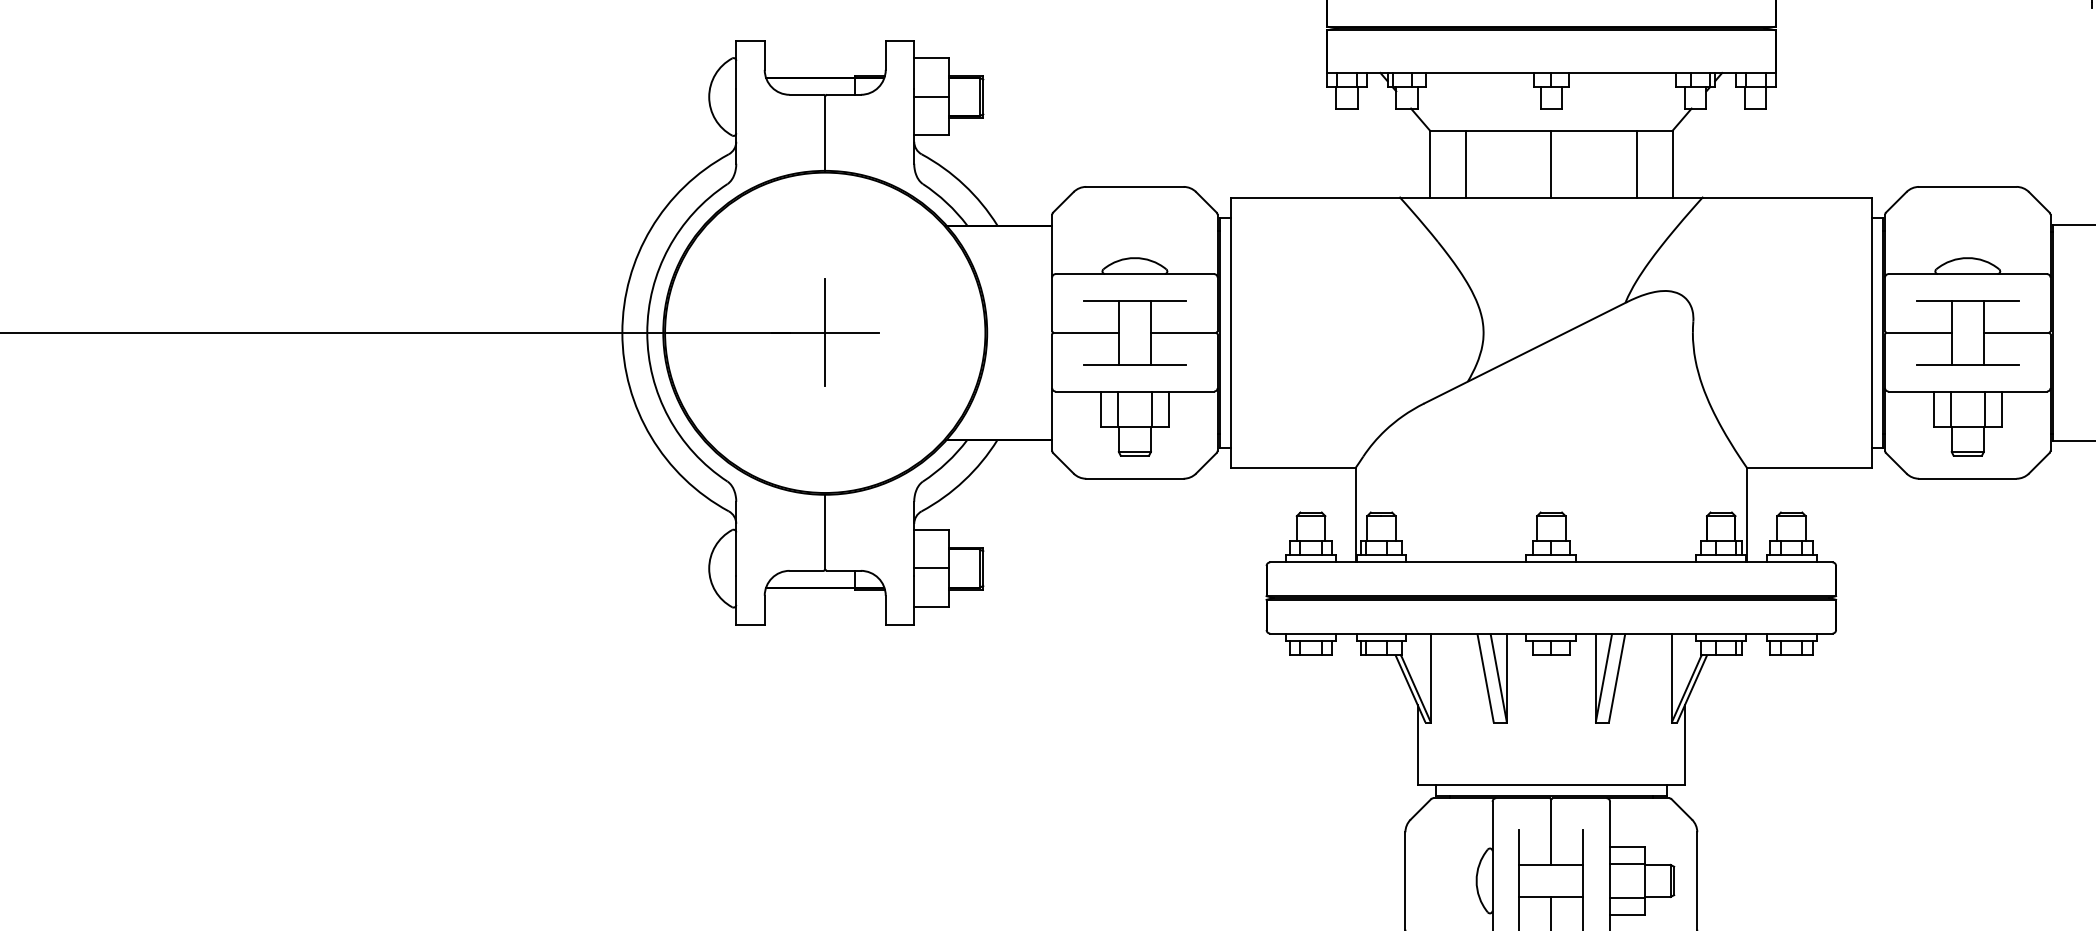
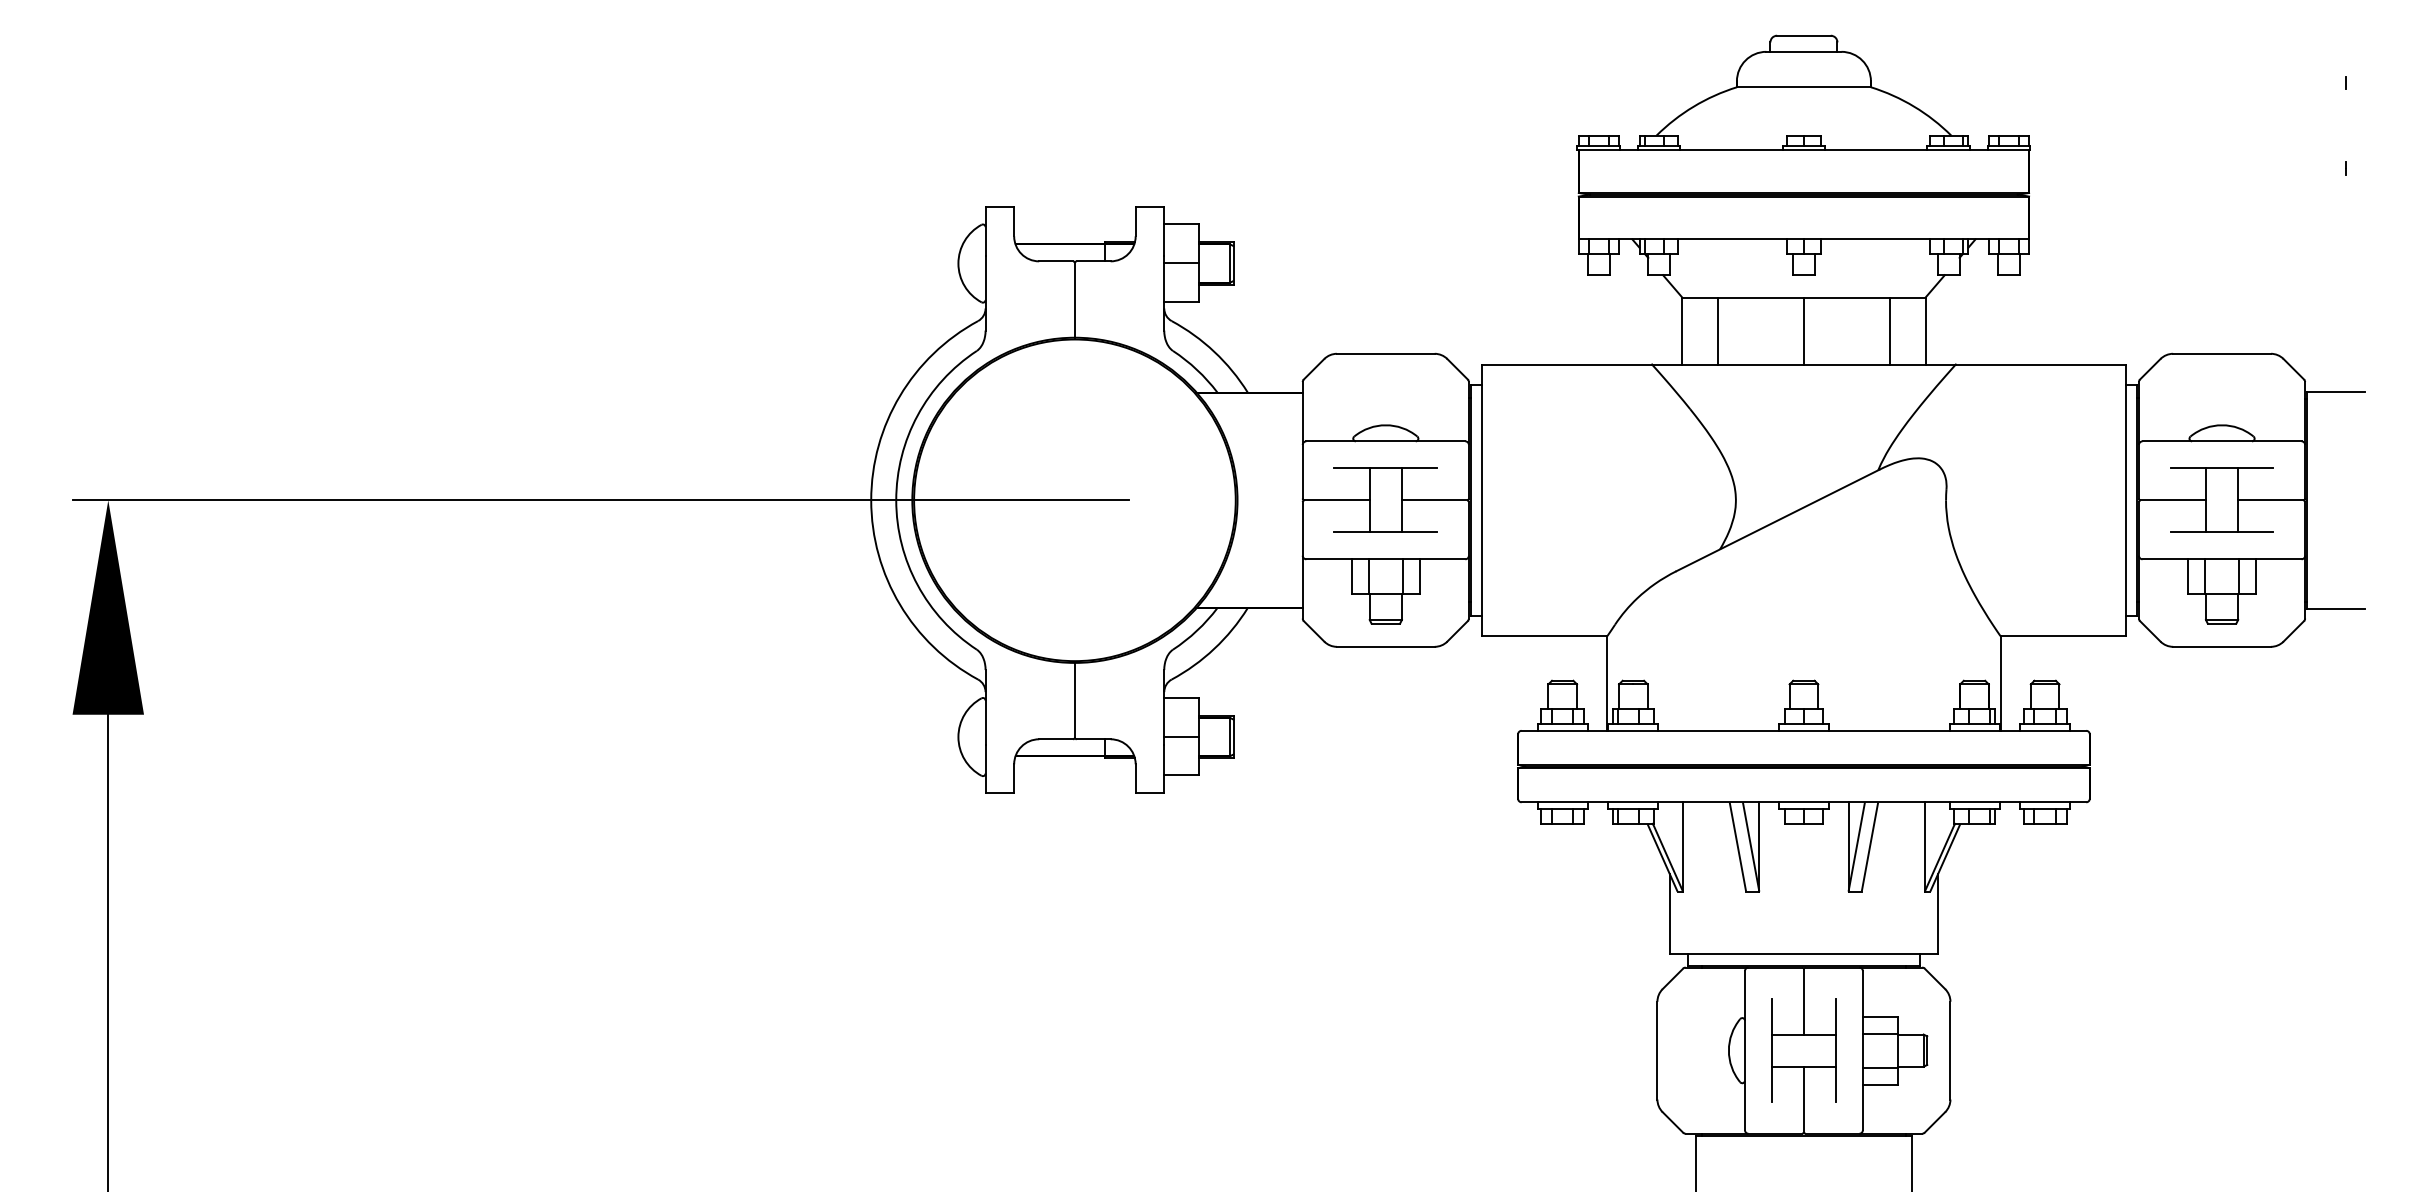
line: (824, 332) -> (1074, 499), removed

